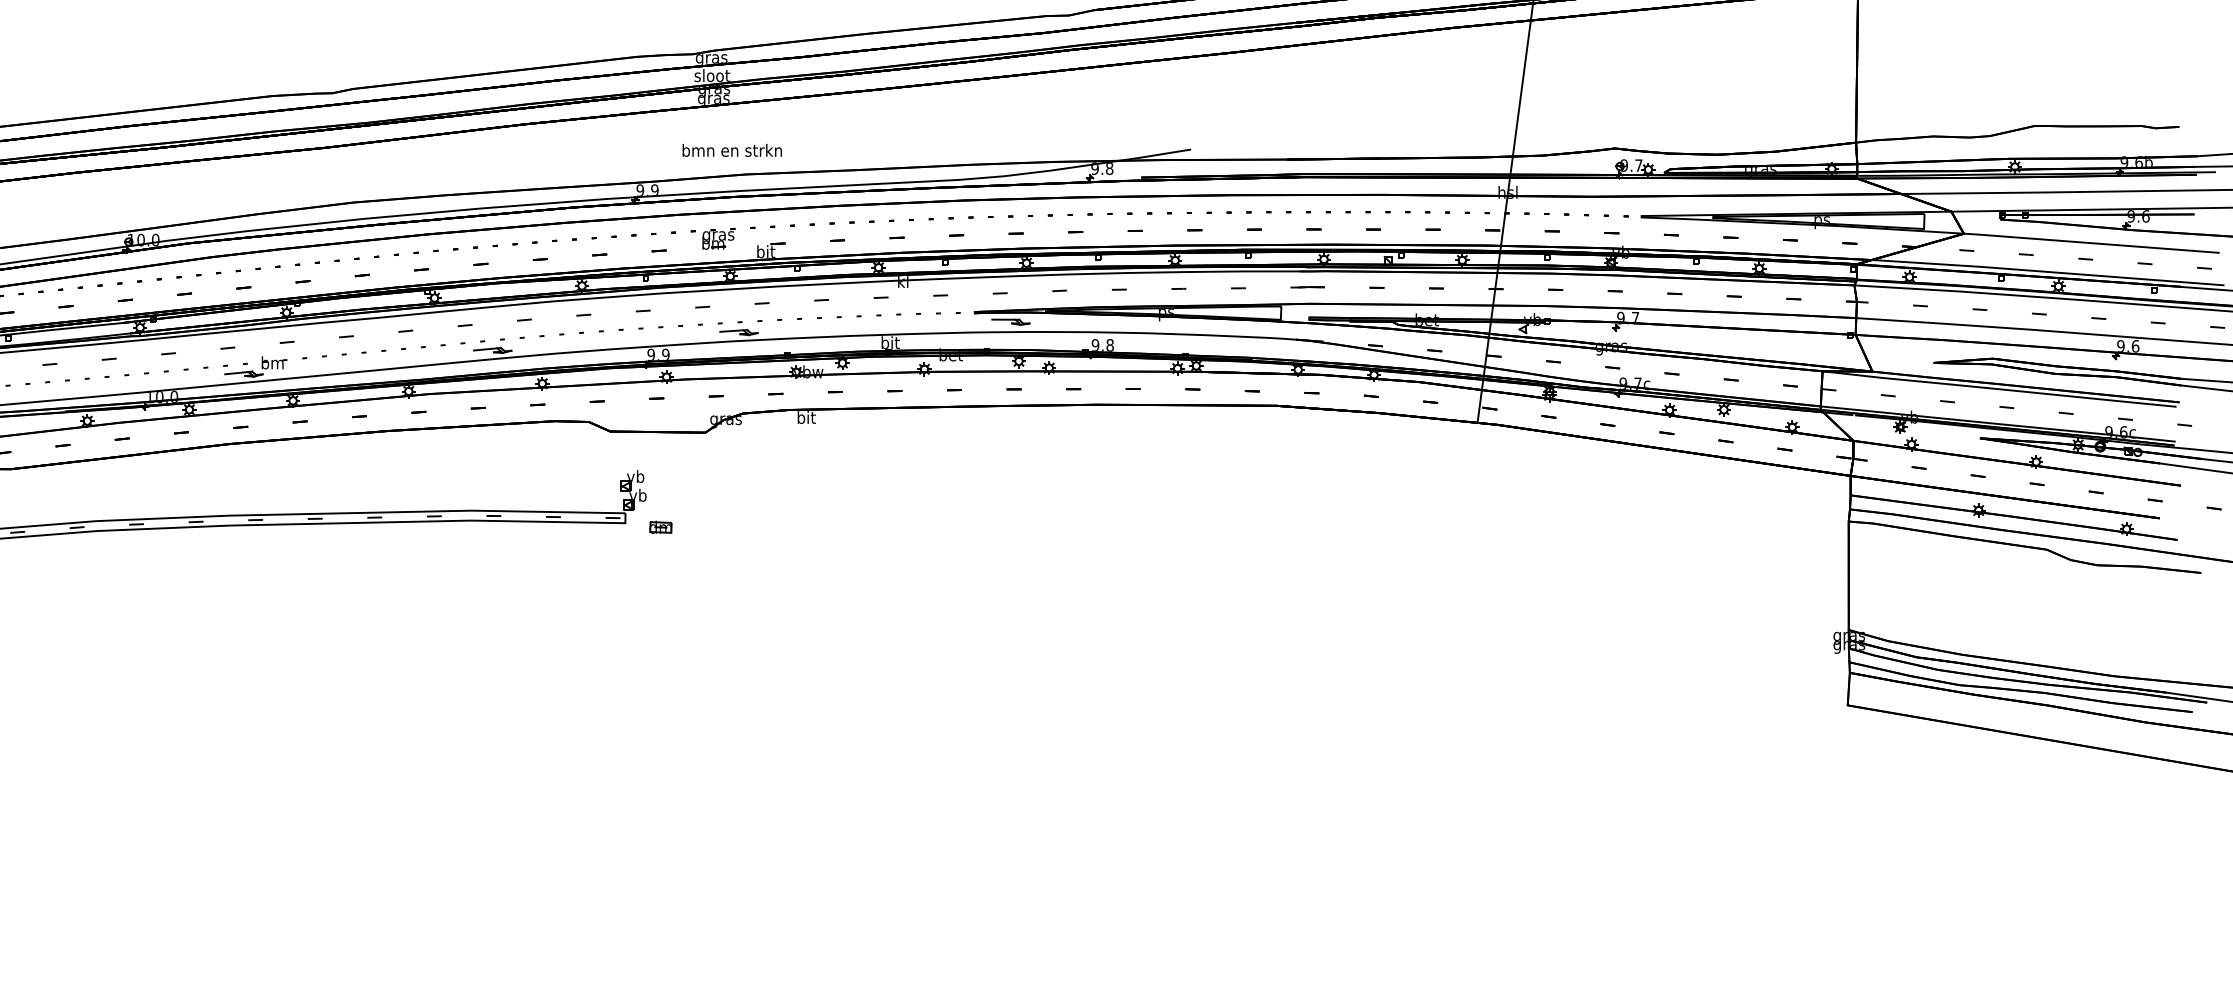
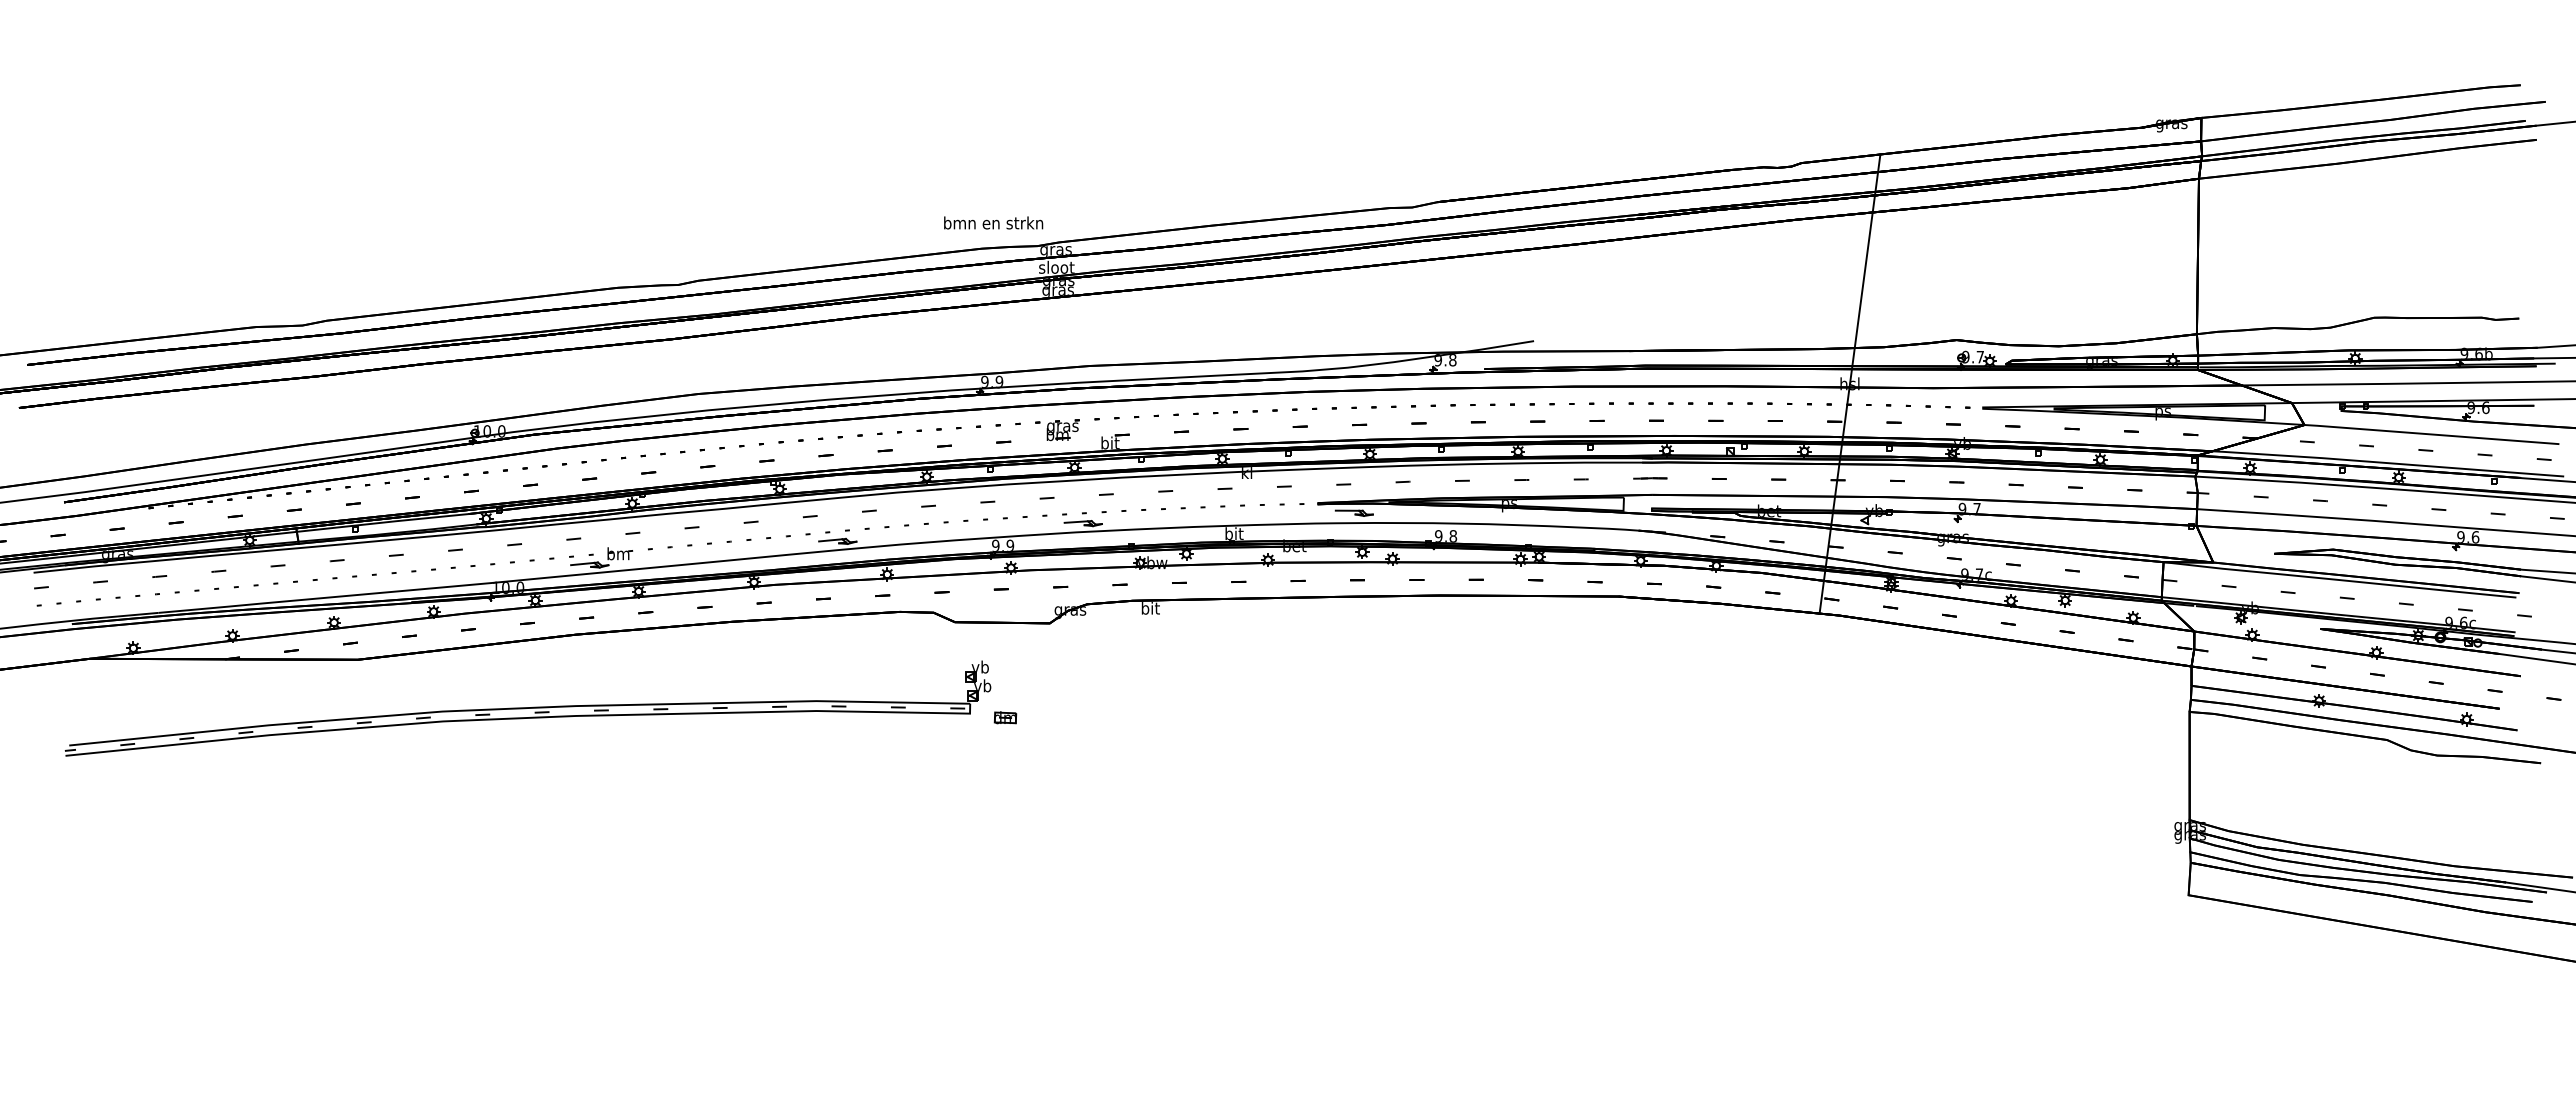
text: (732, 149) -> (993, 222), moved

